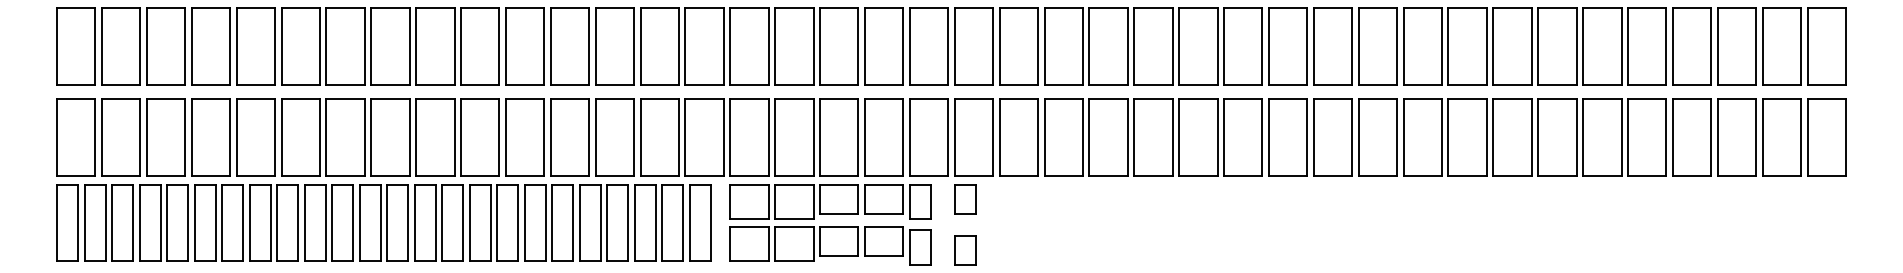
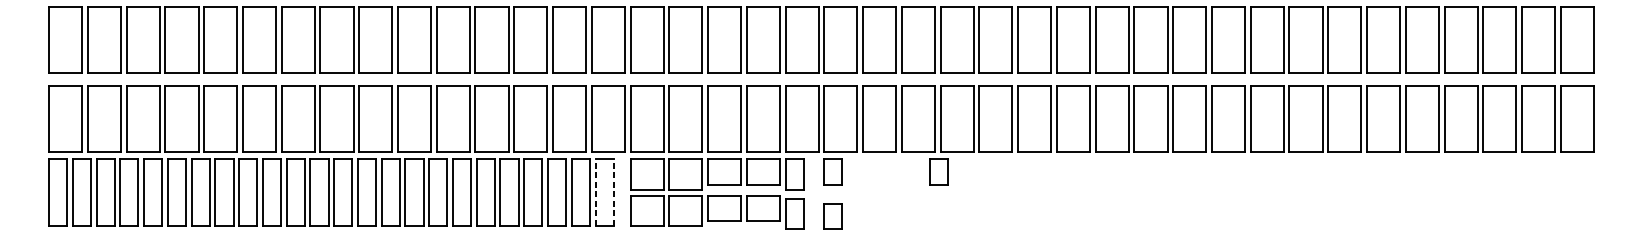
part: (1087, 199) -> (938, 172), added
line: (689, 222) -> (595, 192), solid -> dashed
line: (710, 222) -> (613, 192), solid -> dashed

